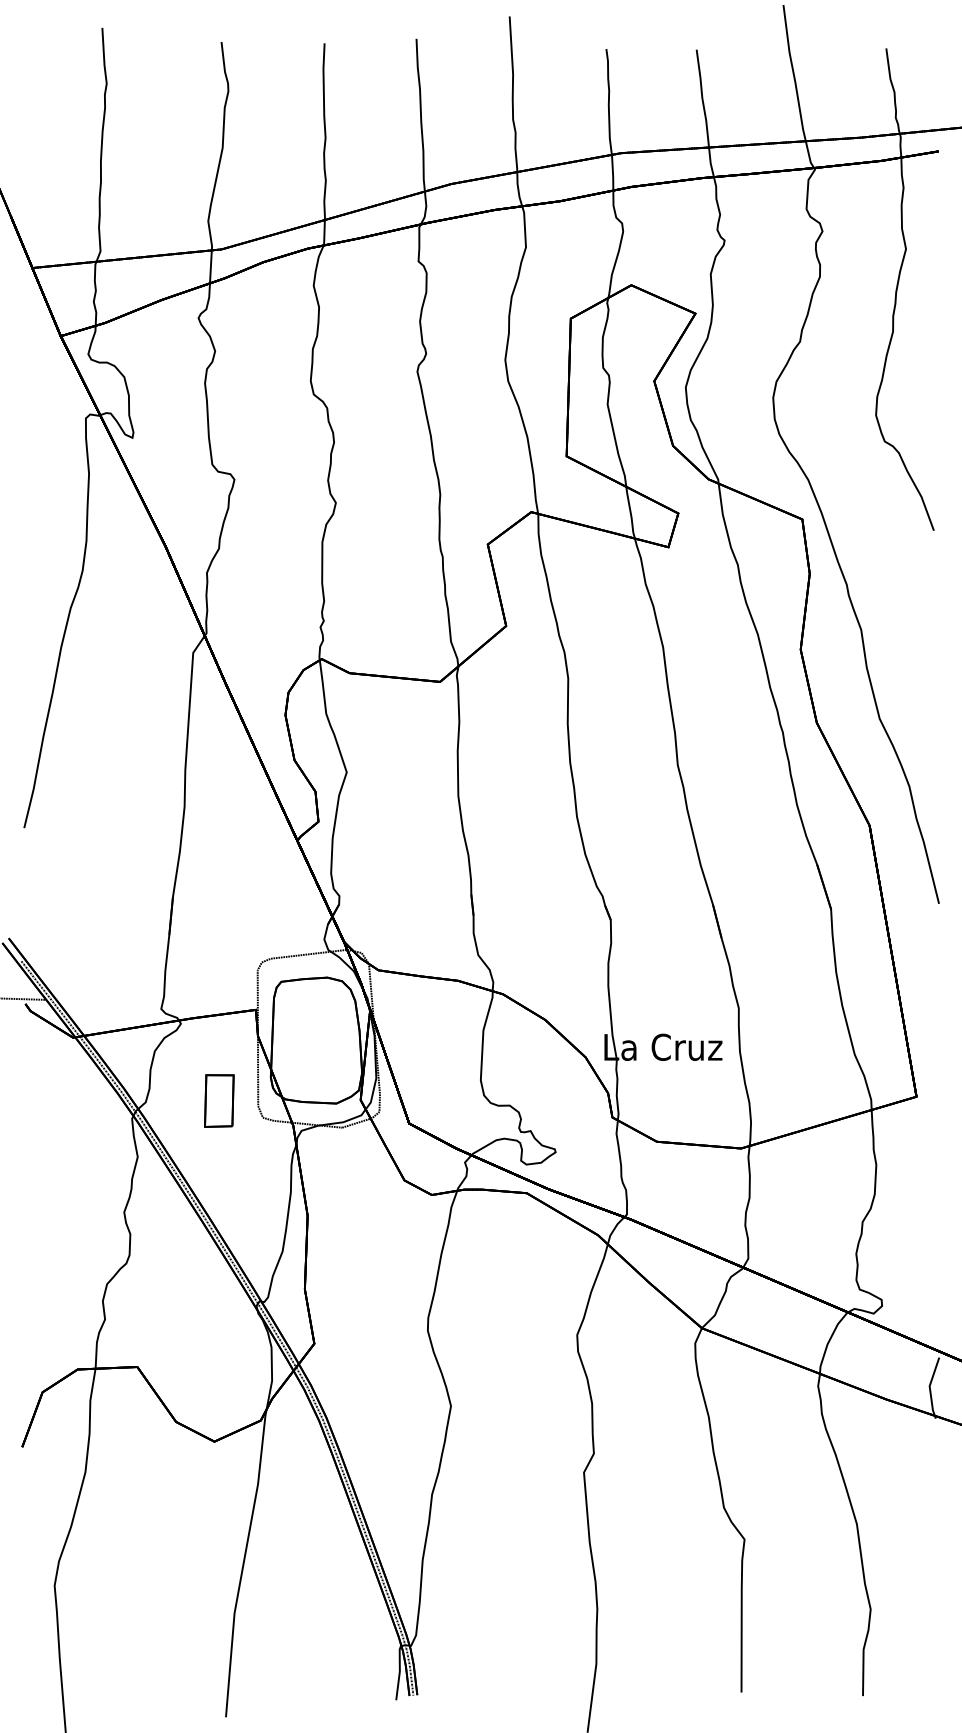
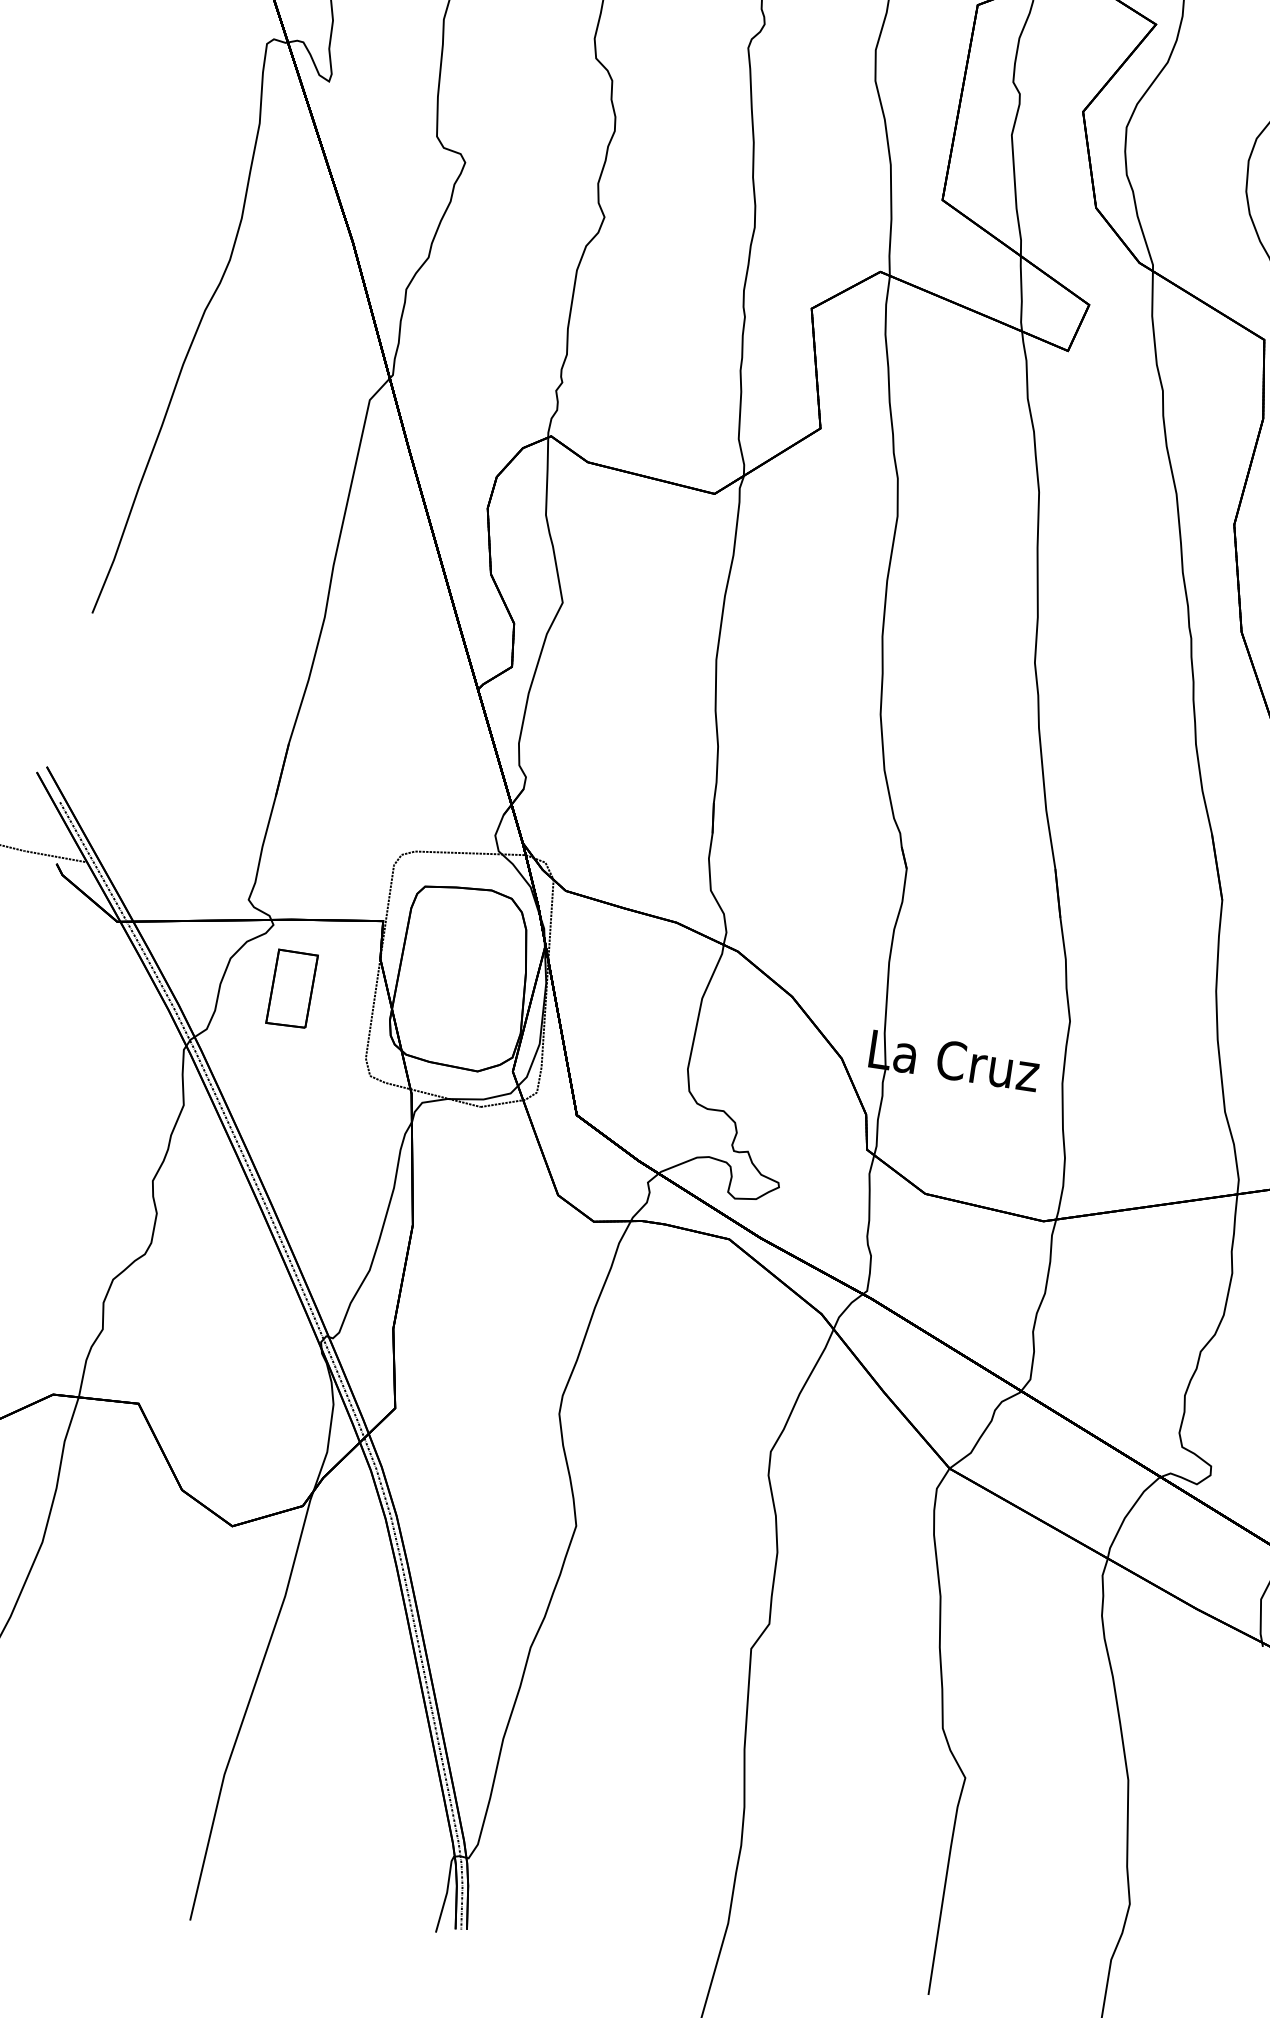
part: (219, 1100) -> (292, 988), moved

